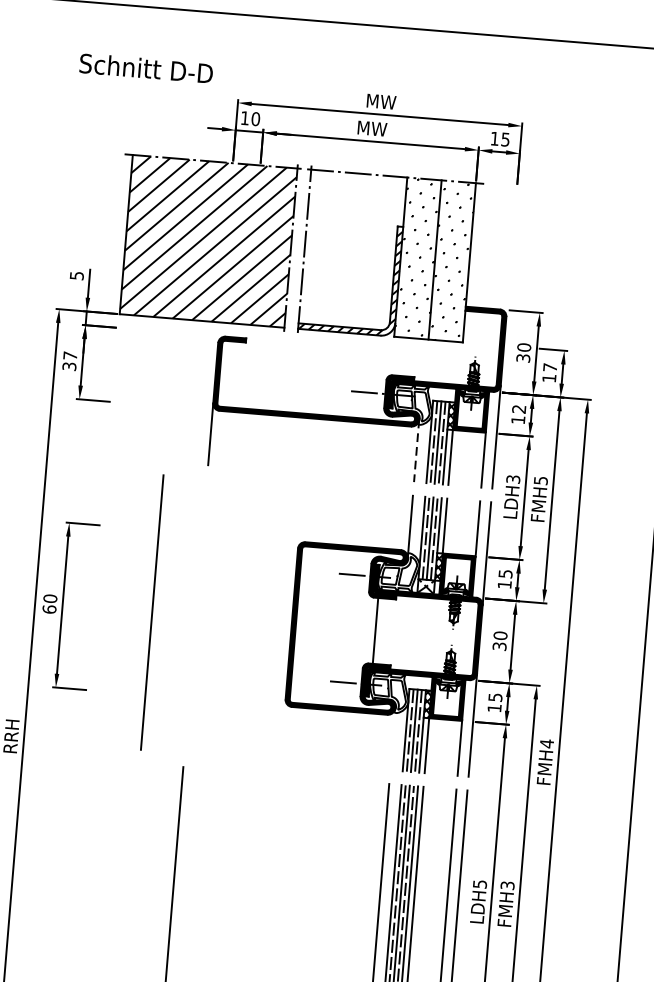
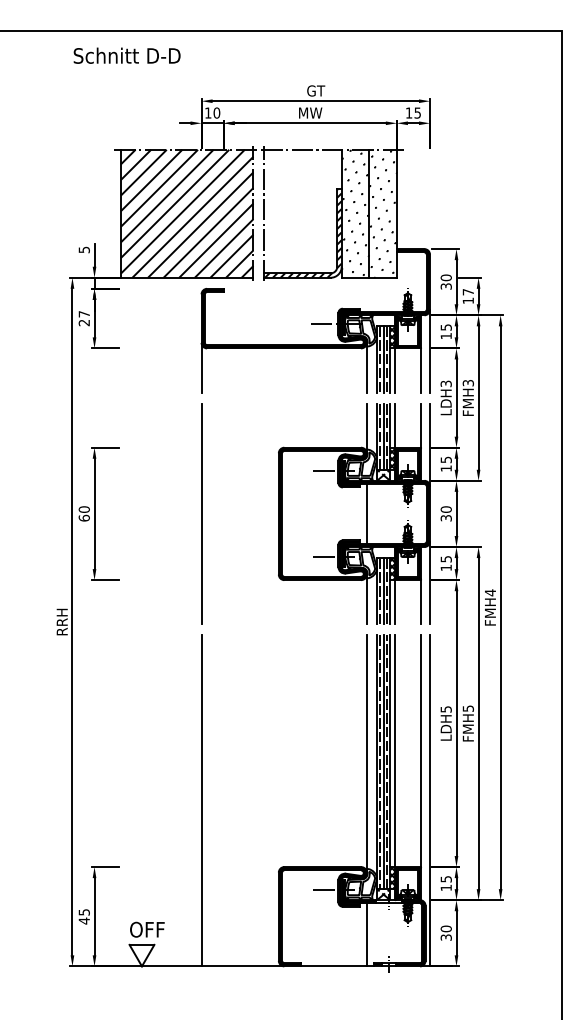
text: (145, 68) -> (126, 55), moved
text: (380, 101) -> (315, 90), MW -> GT
text: (69, 366) -> (84, 322), 37 -> 27
text: (518, 409) -> (445, 327), 12 -> 15
line: (417, 450) -> (367, 367), dashed -> solid
text: (539, 481) -> (467, 383), FMH5 -> FMH3
line: (152, 612) -> (201, 513), moved
line: (376, 630) -> (367, 513), moved
line: (393, 739) -> (367, 599), added
text: (506, 885) -> (467, 708), FMH3 -> FMH5

